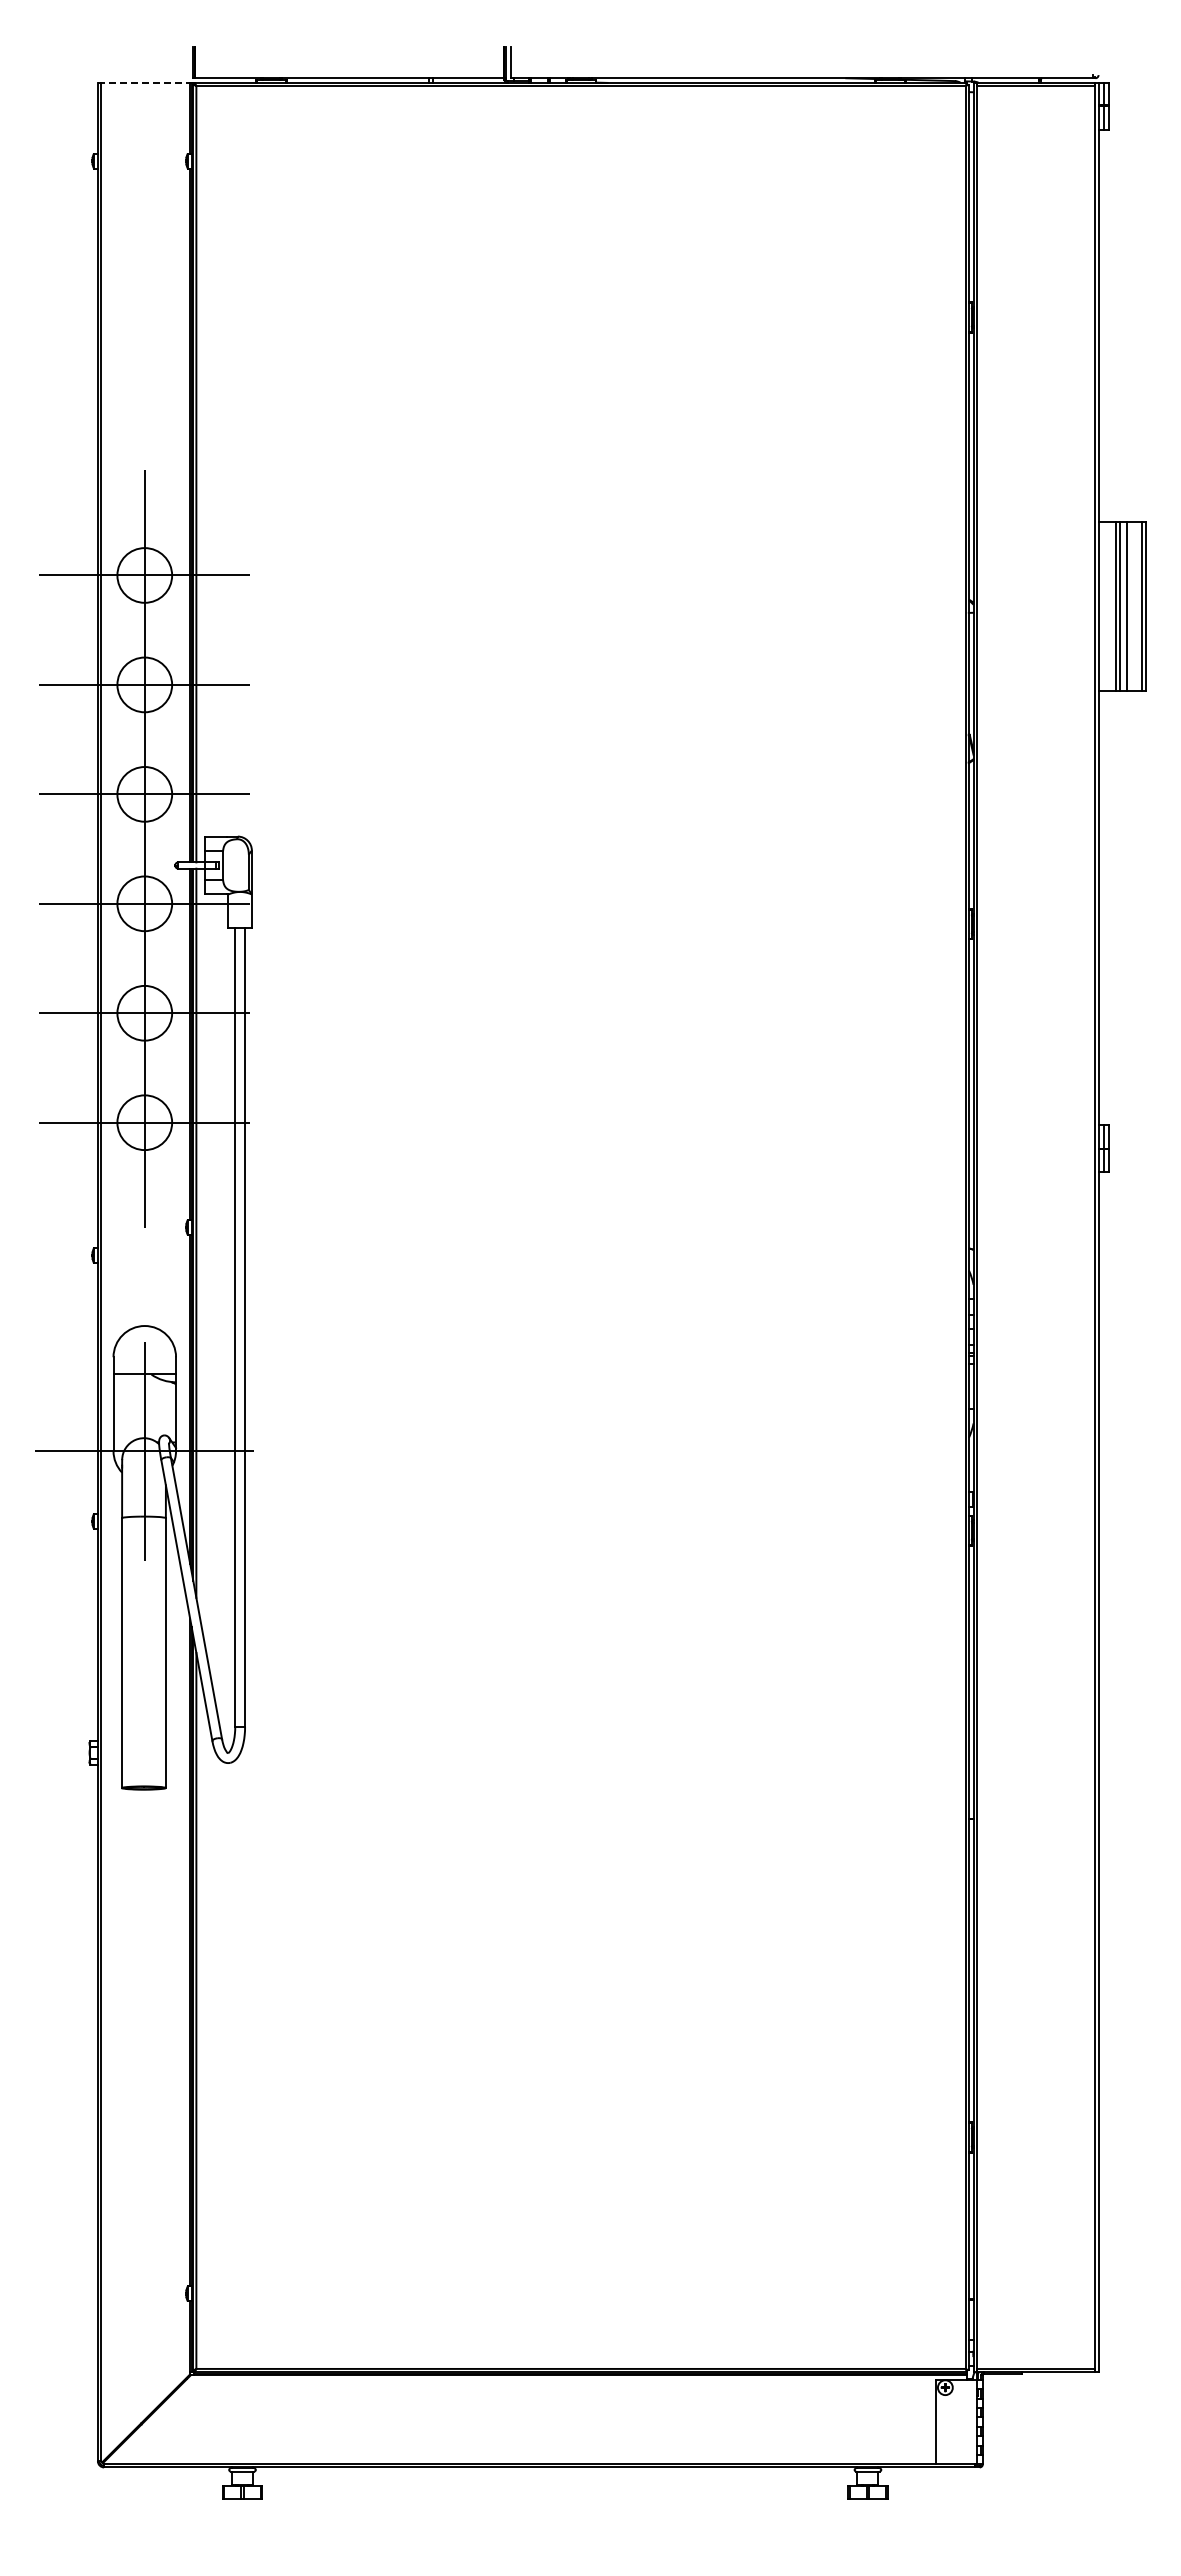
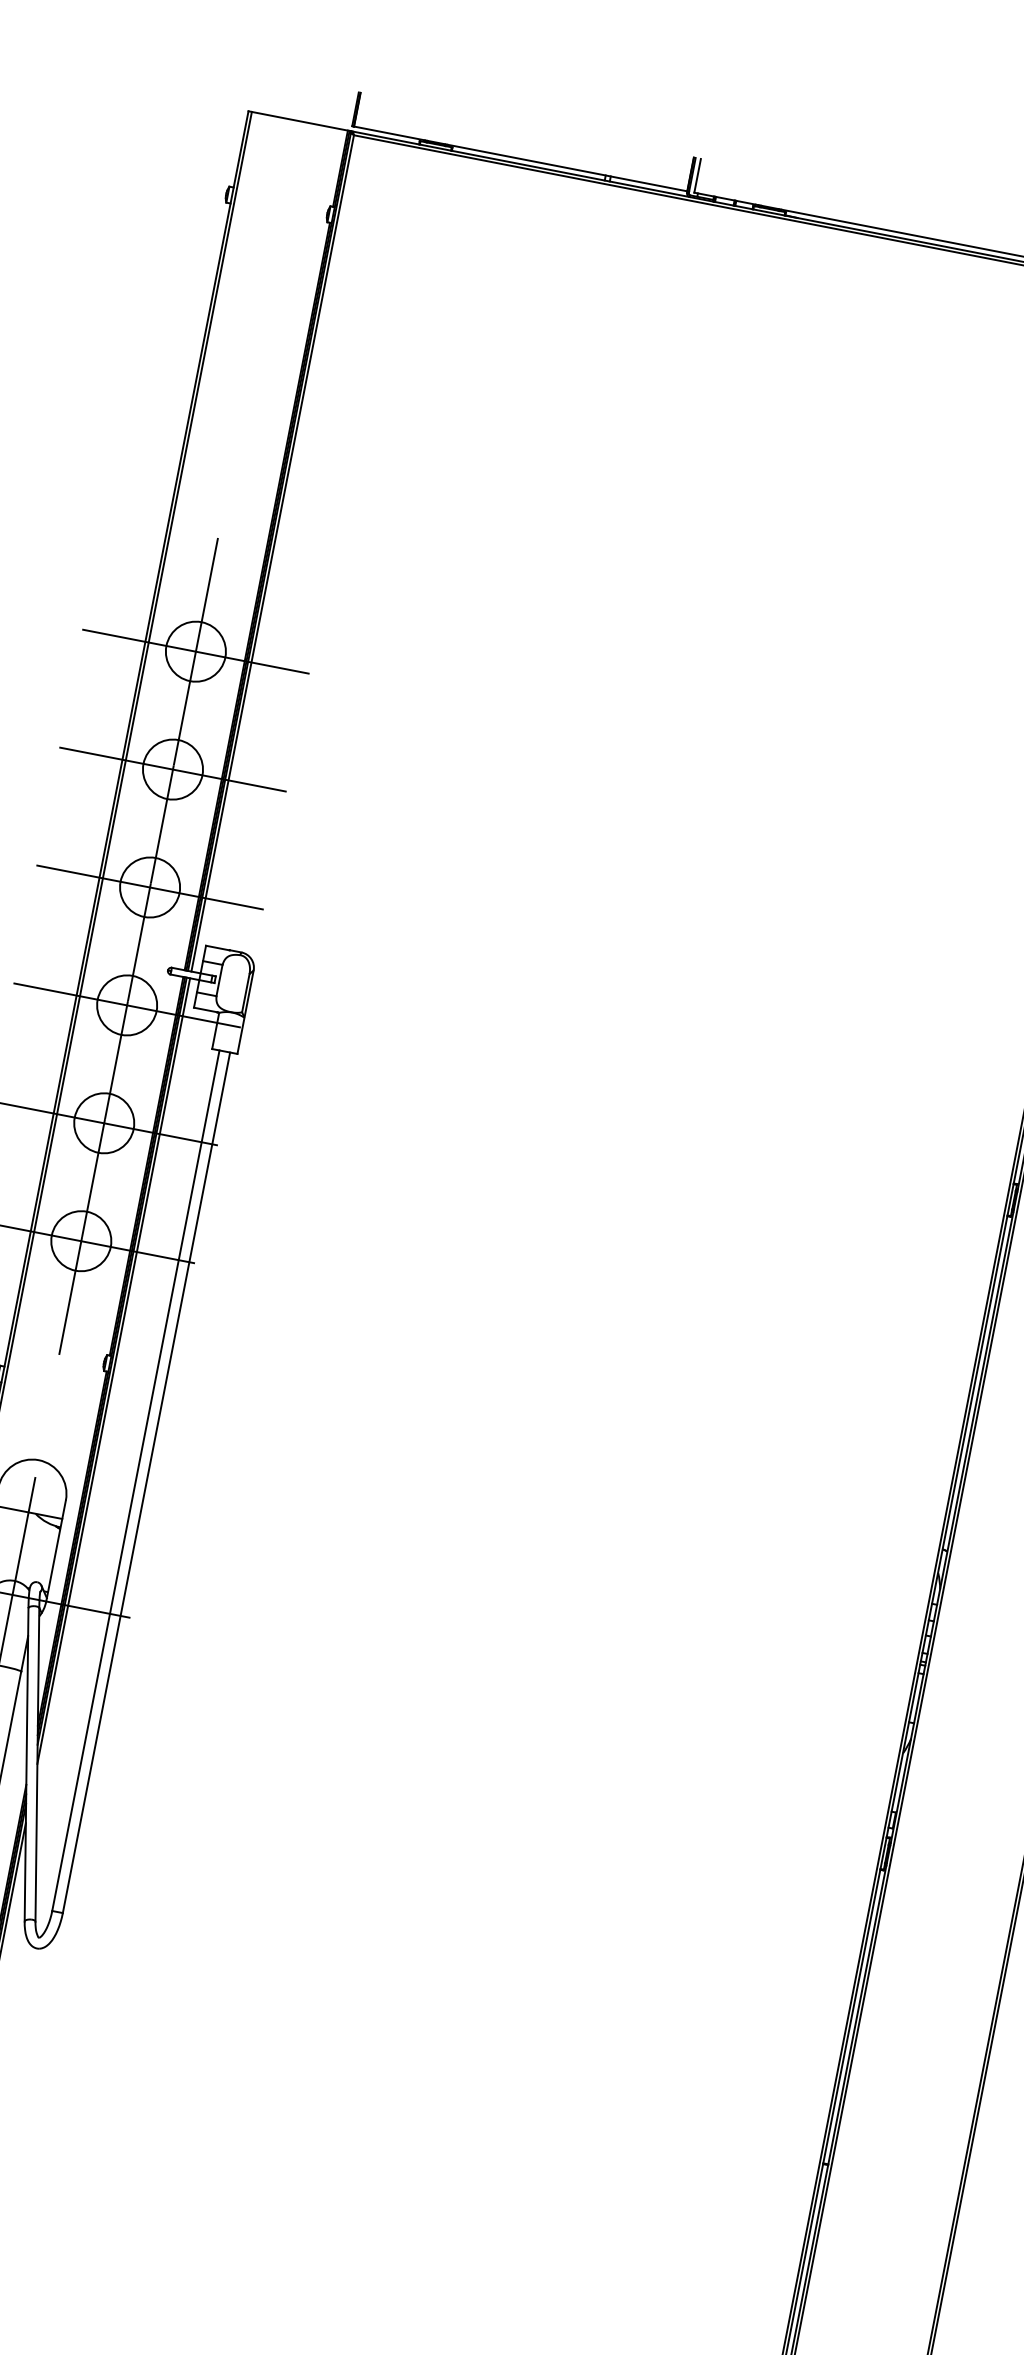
line: (144, 82) -> (298, 120), dashed -> solid

